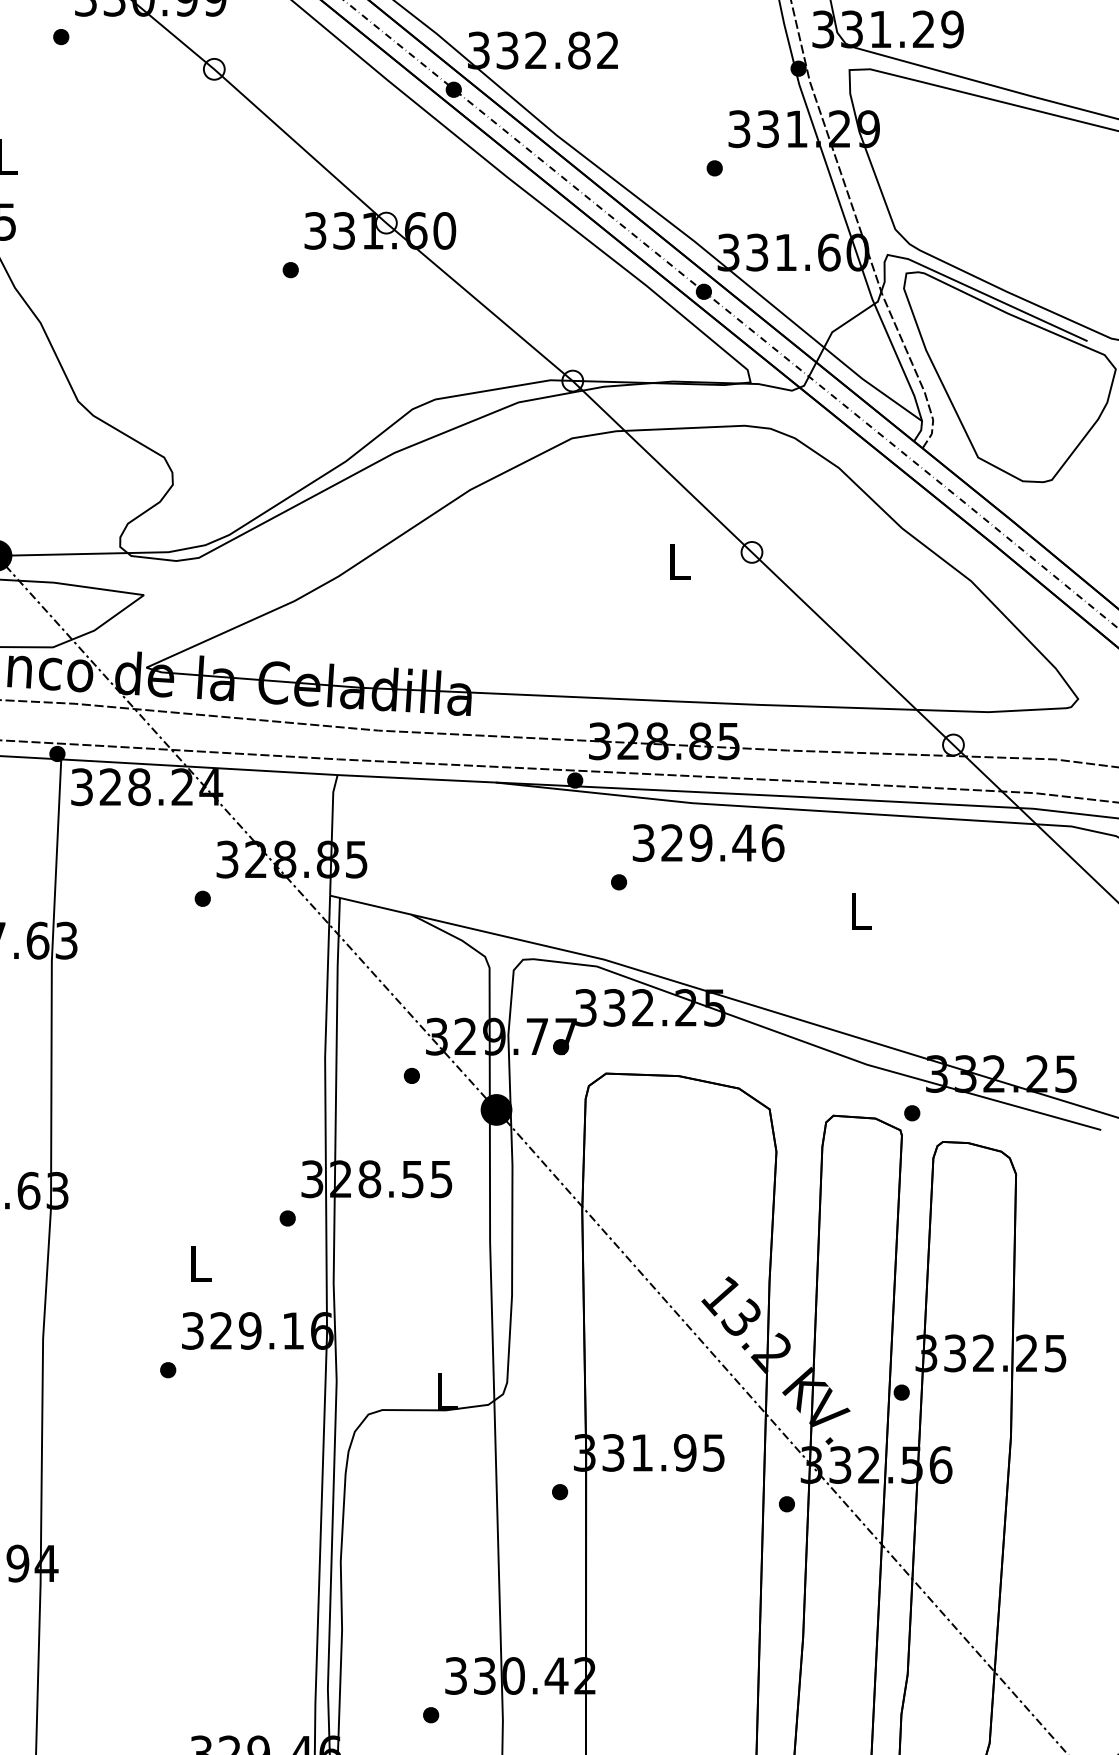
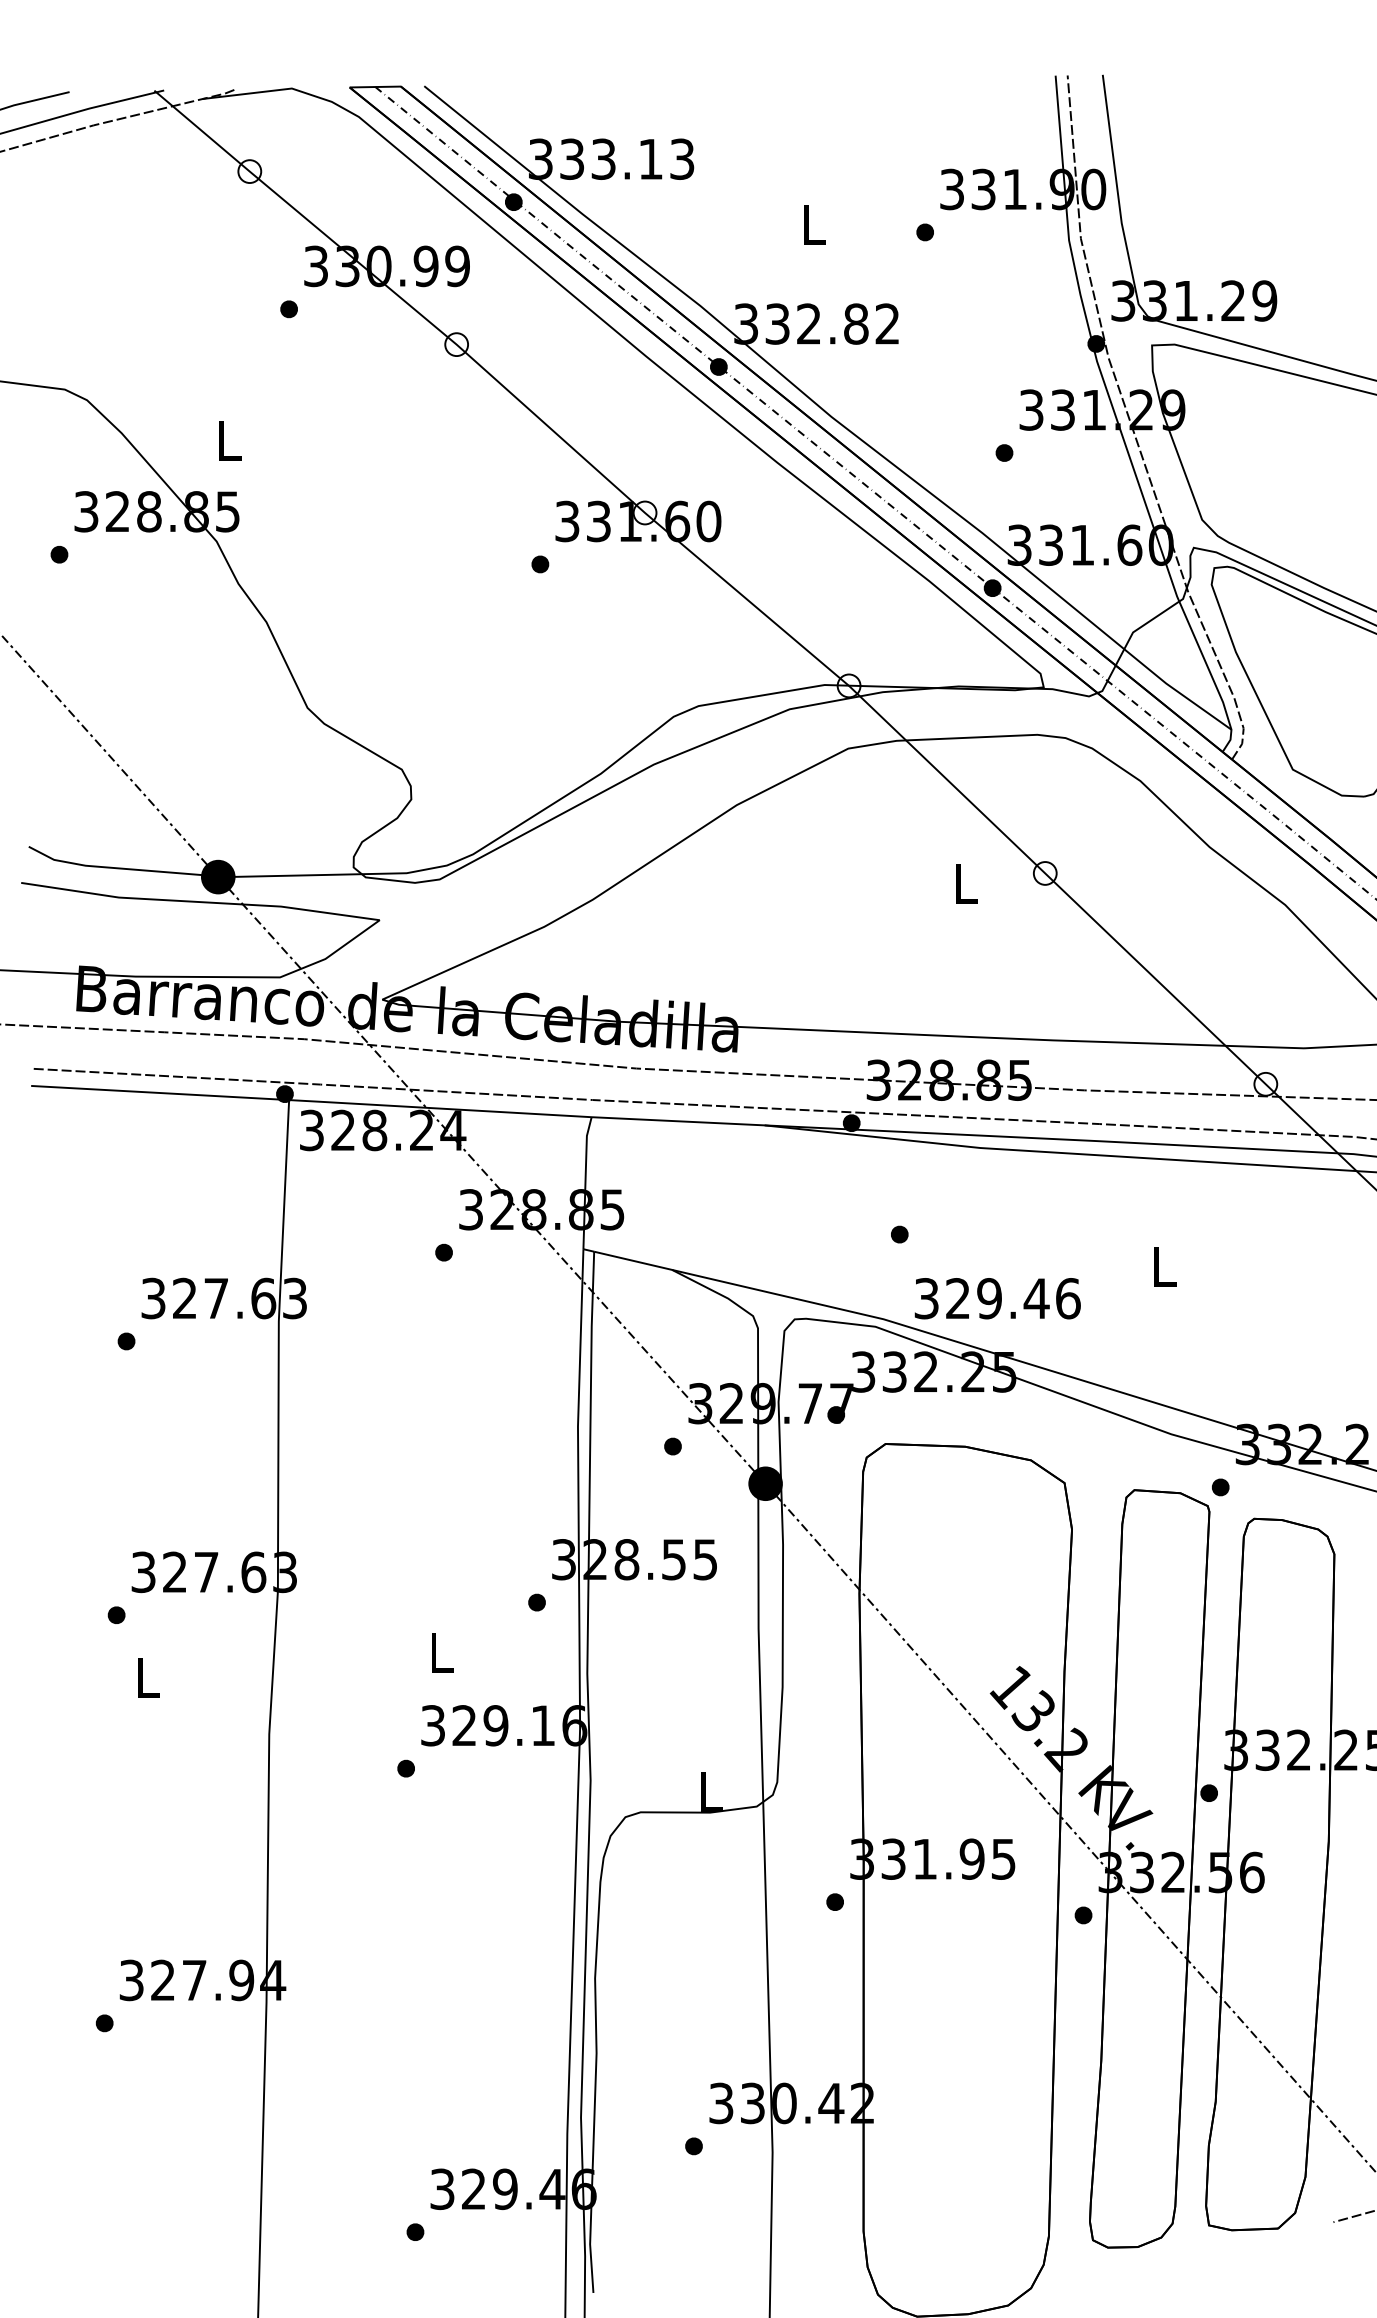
text: (708, 842) -> (997, 1298), moved

